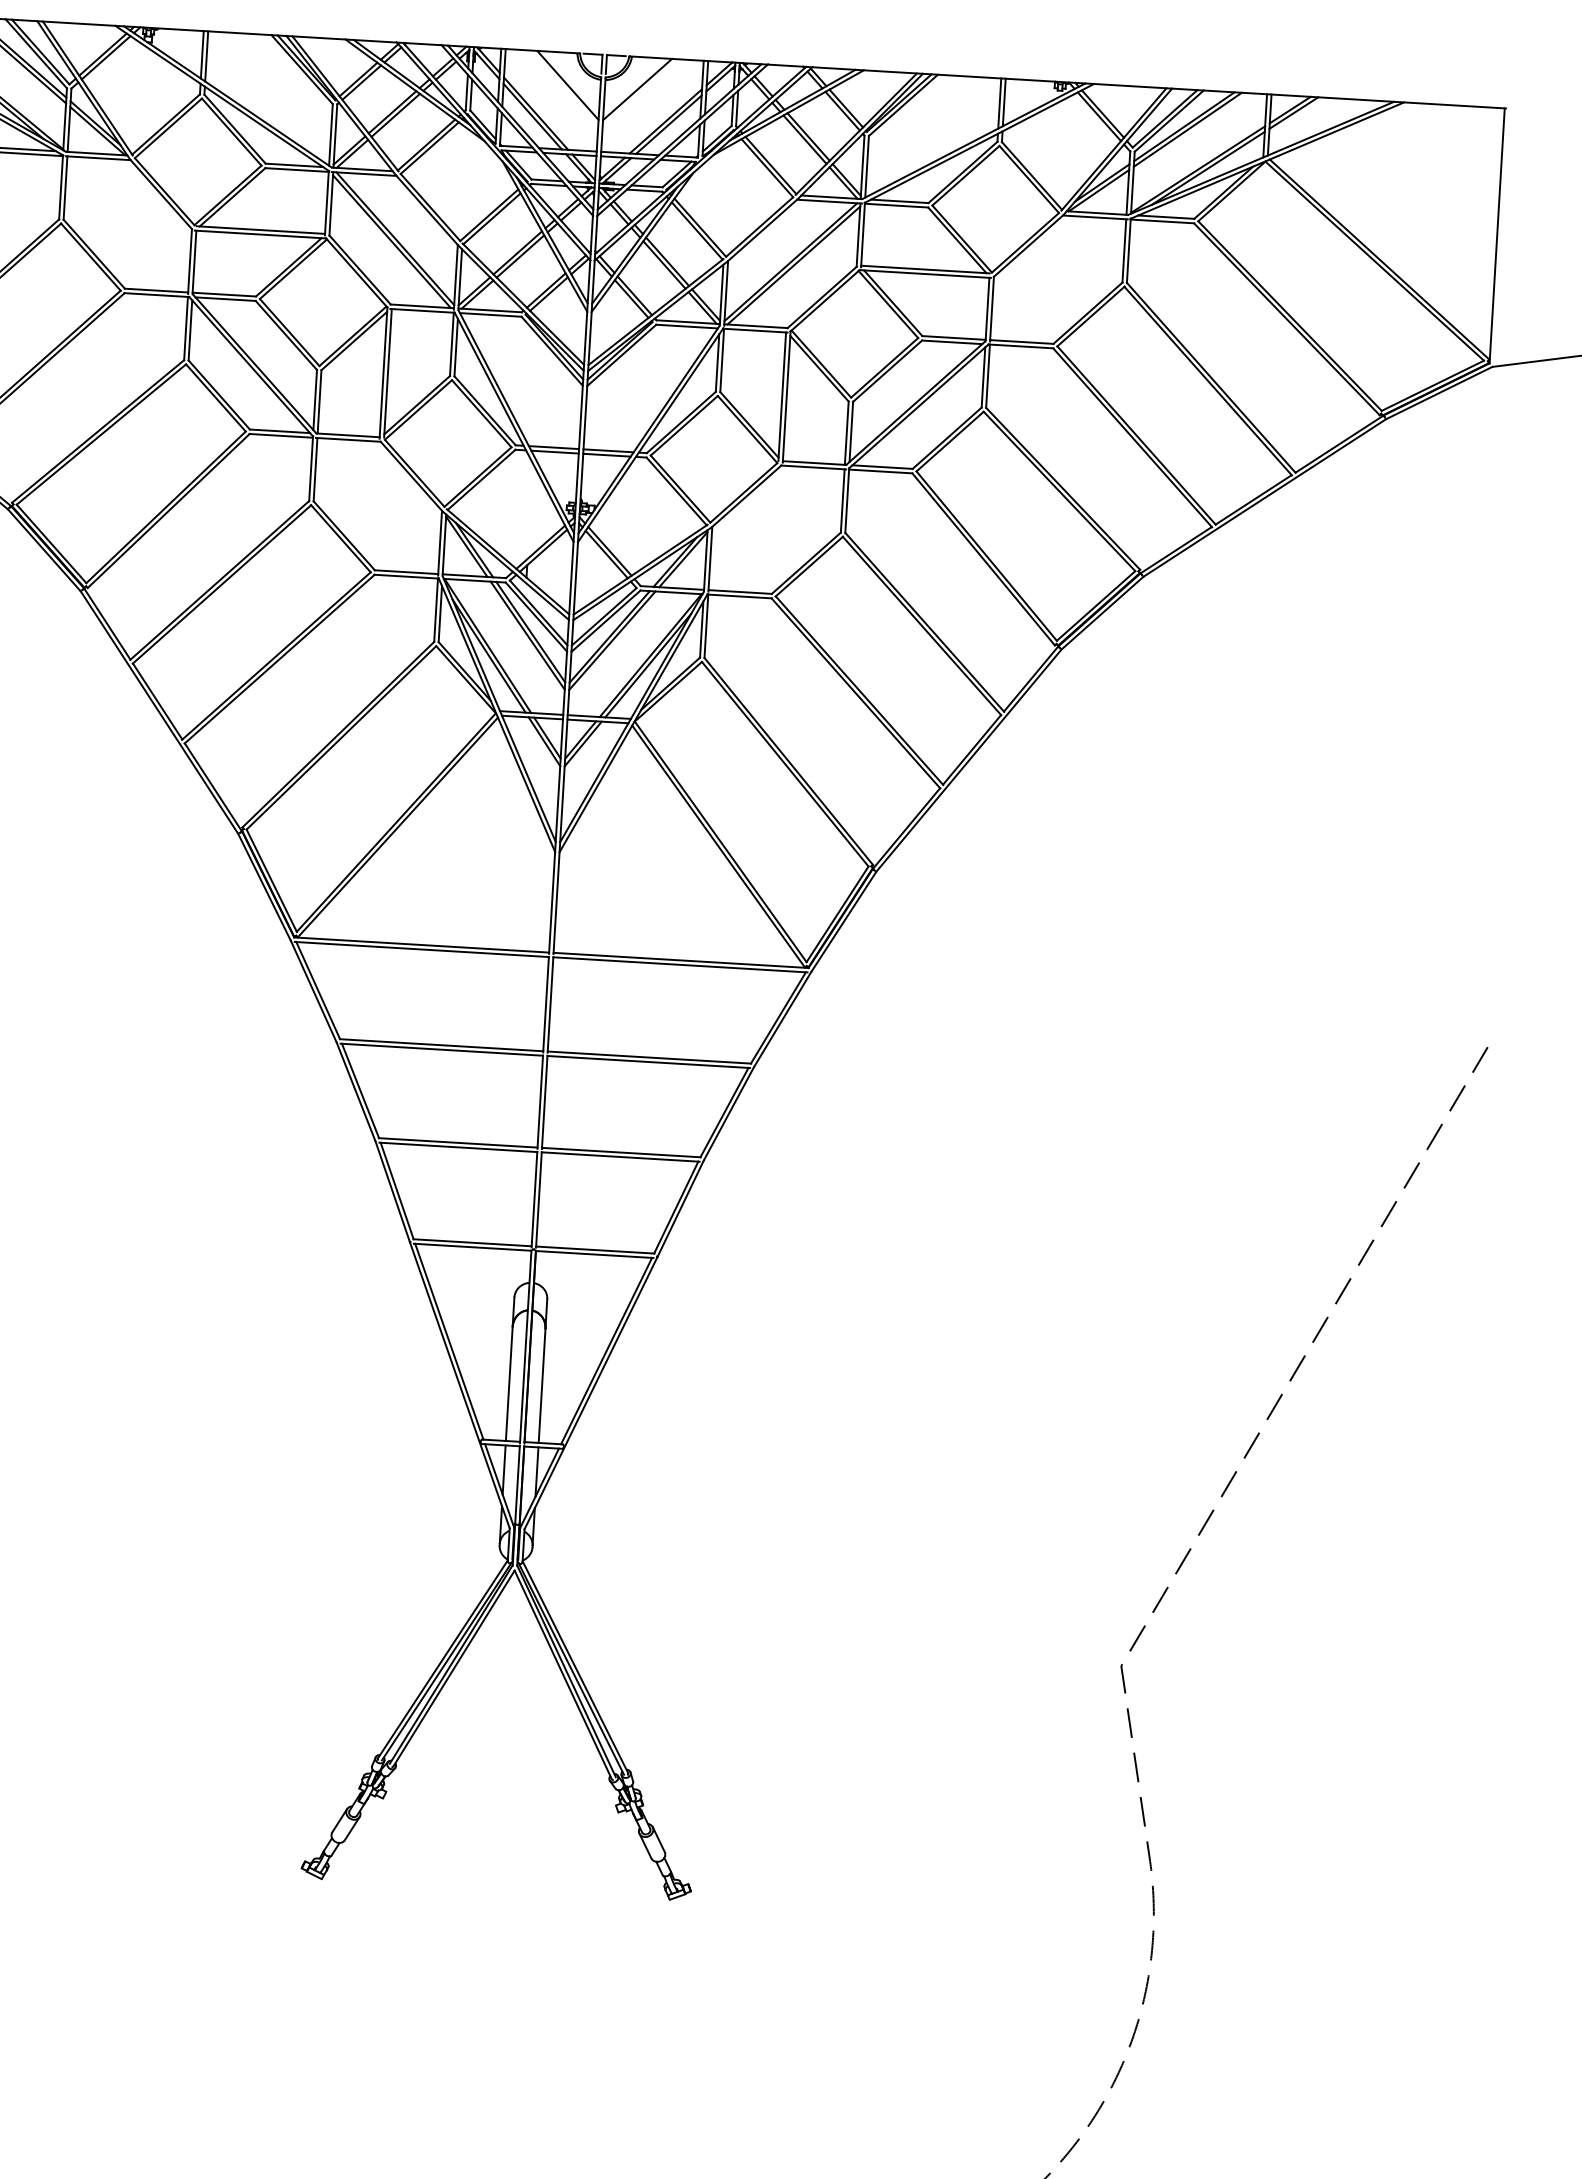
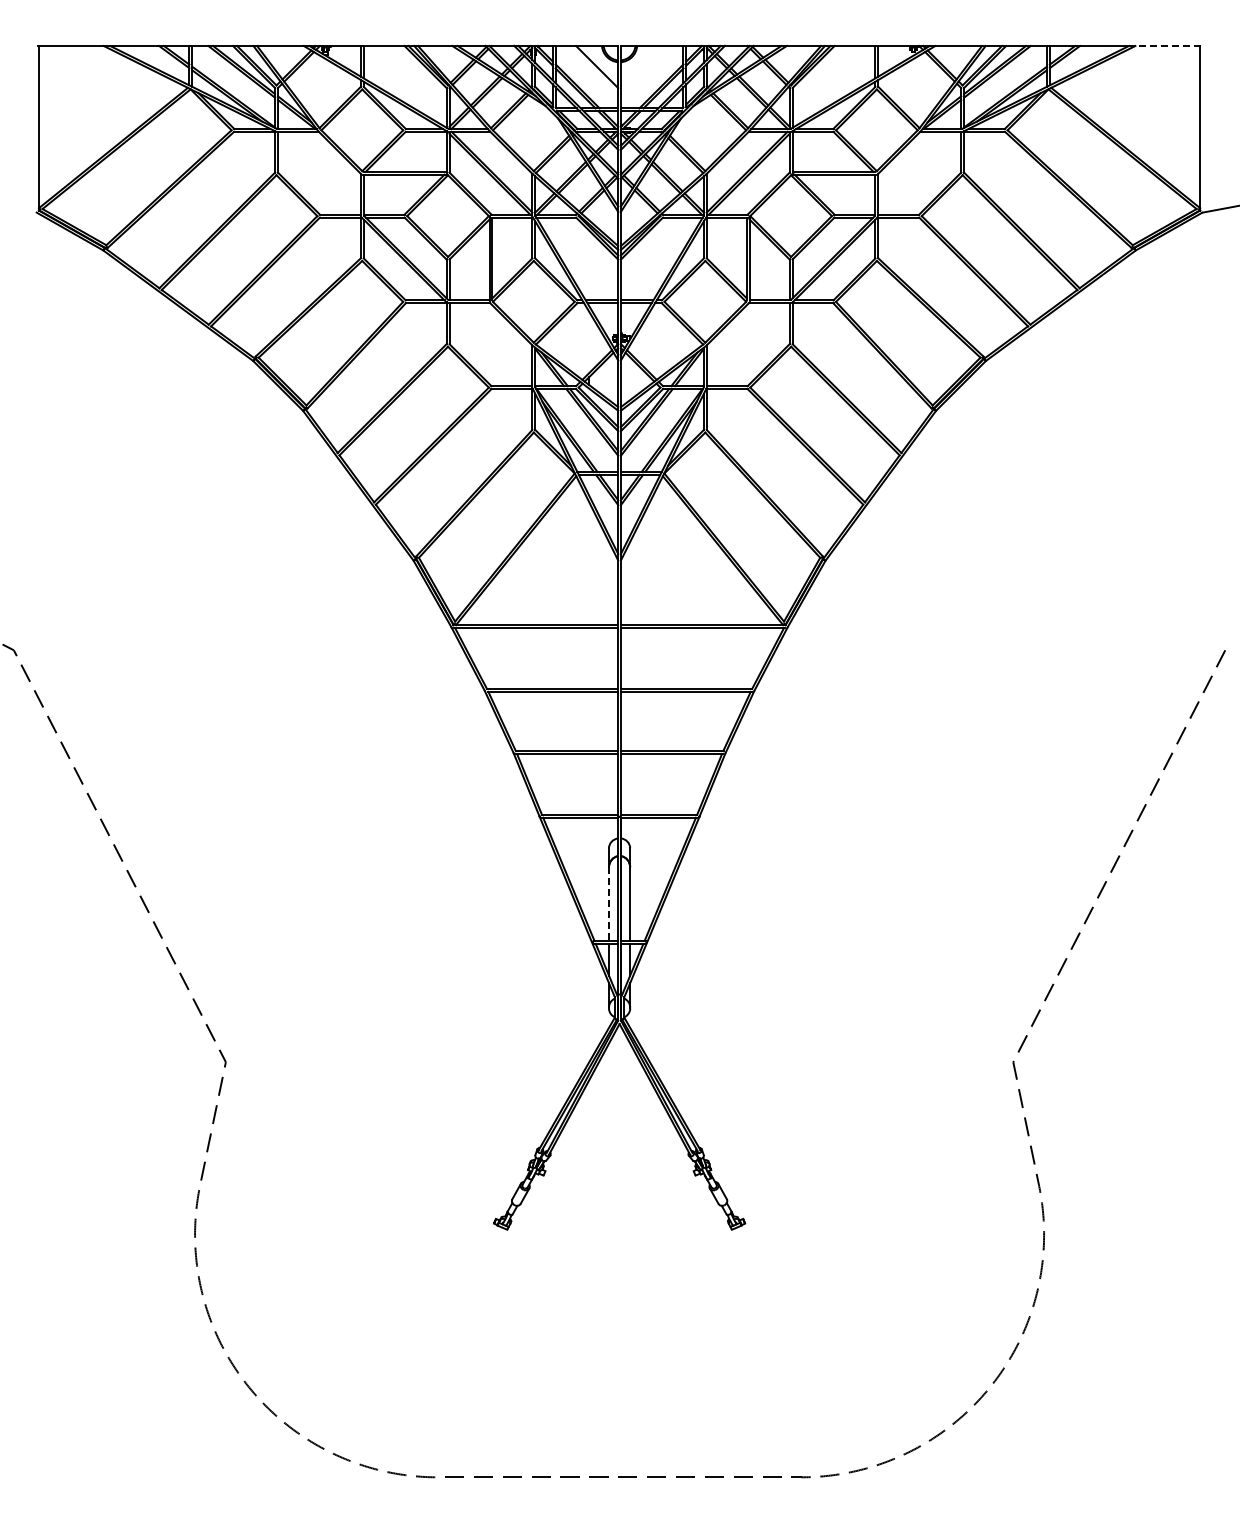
line: (638, 90) -> (642, 67), removed
line: (1455, 106) -> (1168, 46), solid -> dashed
line: (508, 1384) -> (608, 904), solid -> dashed

